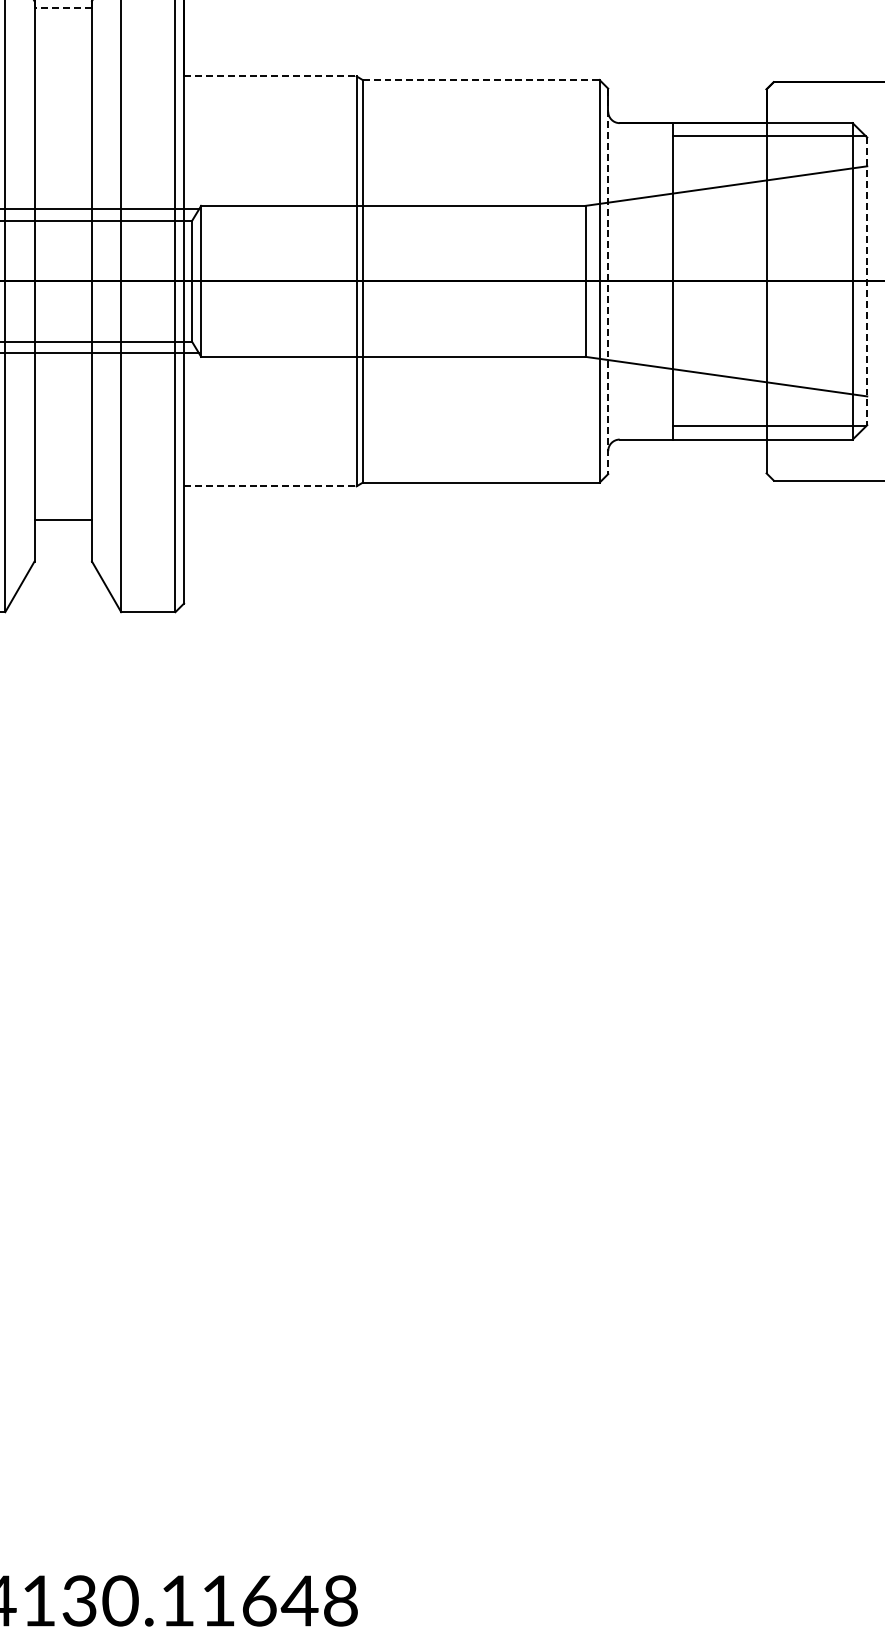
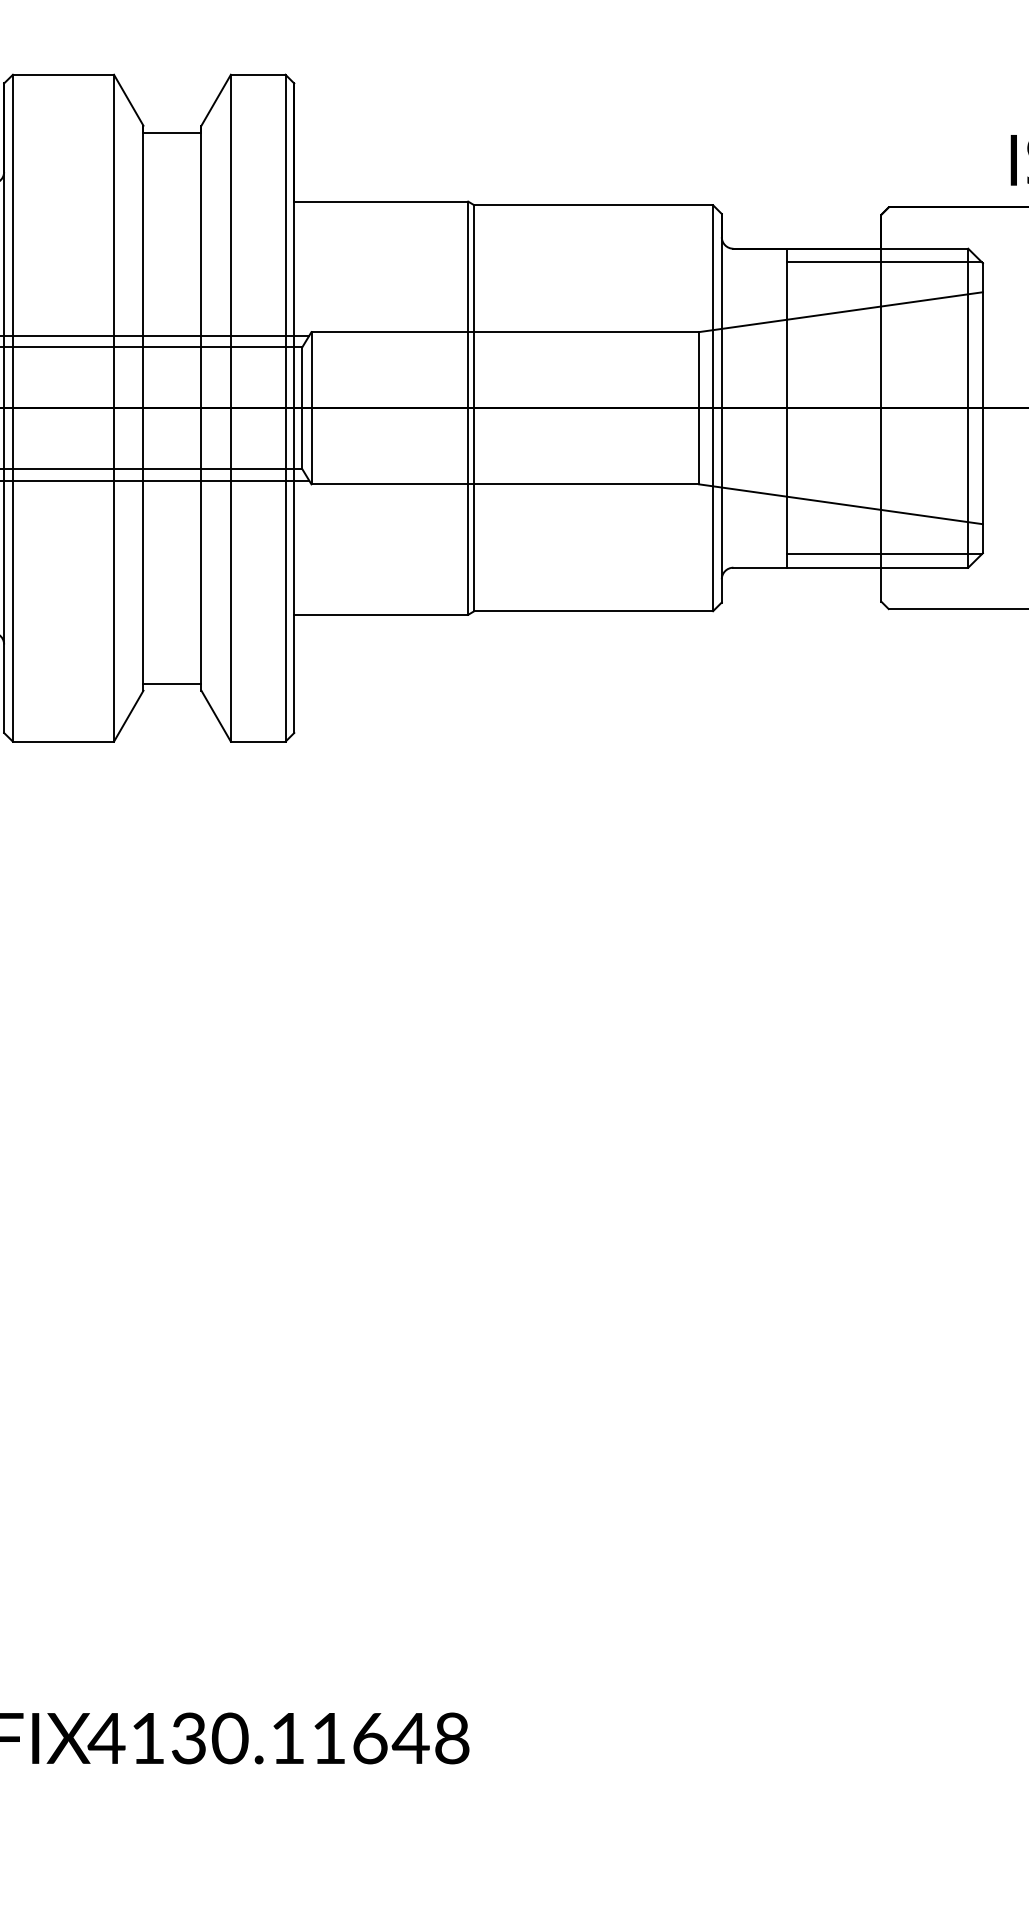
line: (63, 7) -> (172, 132), dashed -> solid
line: (270, 76) -> (381, 201), dashed -> solid
line: (481, 80) -> (594, 205), dashed -> solid
line: (607, 281) -> (721, 408), dashed -> solid
line: (866, 281) -> (982, 408), dashed -> solid
line: (270, 485) -> (381, 614), dashed -> solid
line: (63, 519) -> (172, 683), moved

